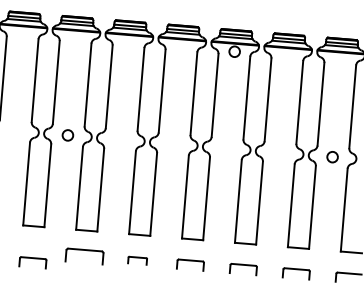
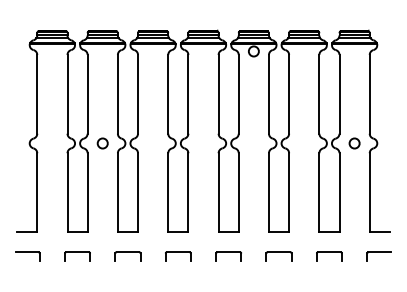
part: (84, 256) -> (127, 256), size x0.71
part: (137, 260) -> (178, 256), size x1.43
part: (32, 262) -> (77, 256), moved

